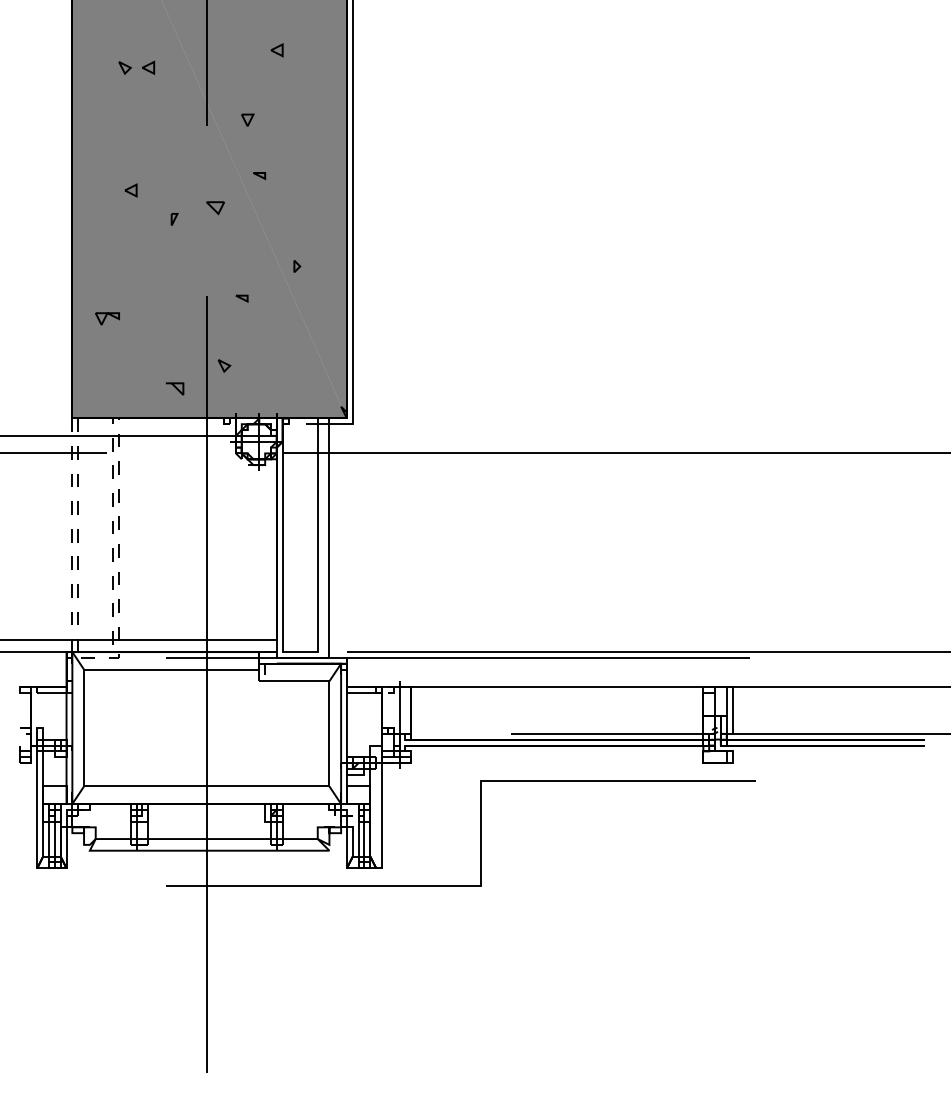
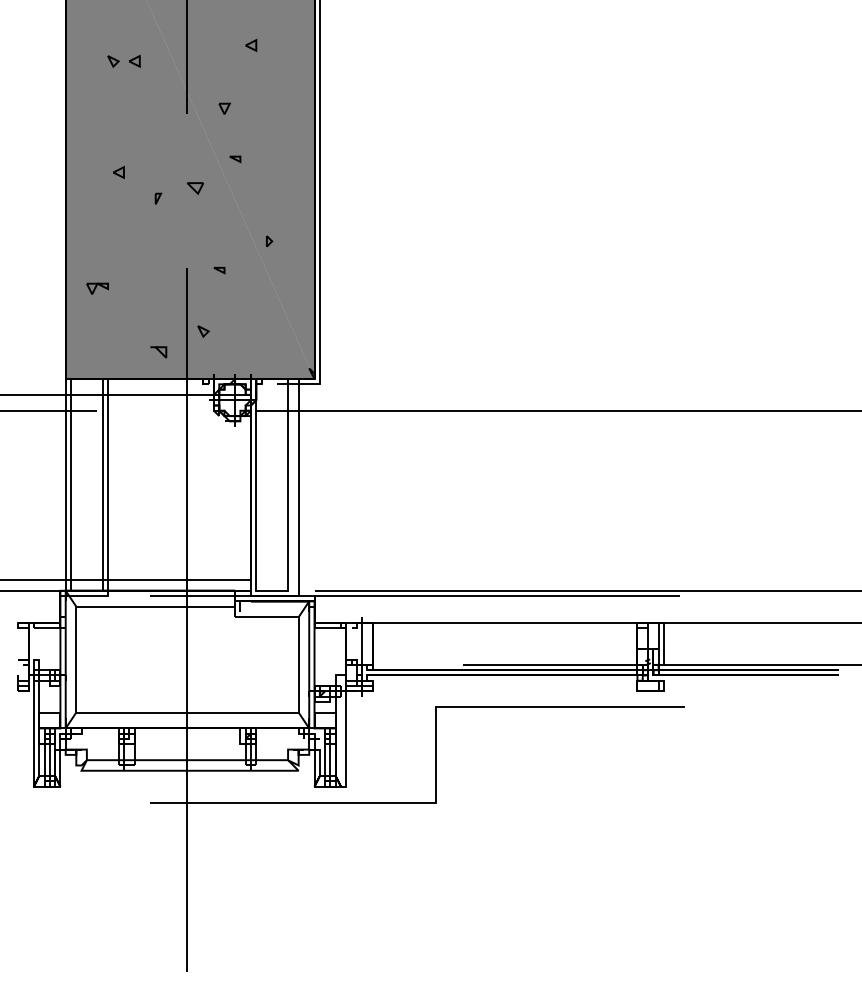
line: (95, 651) -> (86, 590), dashed -> solid
line: (96, 658) -> (87, 596), dashed -> solid

